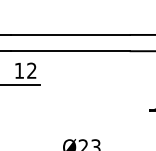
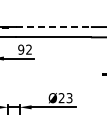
line: (70, 35) -> (53, 27), solid -> dashed
text: (19, 70) -> (21, 49), 12 -> 92

